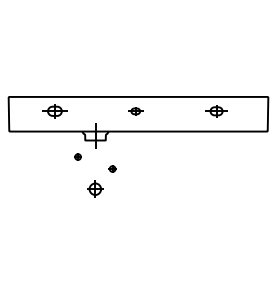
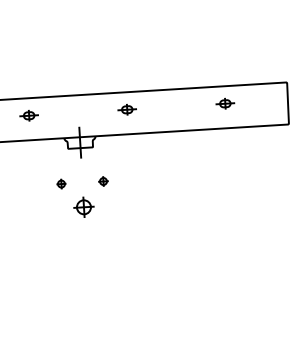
part: (54, 111) -> (28, 115), size x0.62
part: (216, 111) -> (225, 103), size x0.71
part: (77, 156) -> (60, 183), moved

